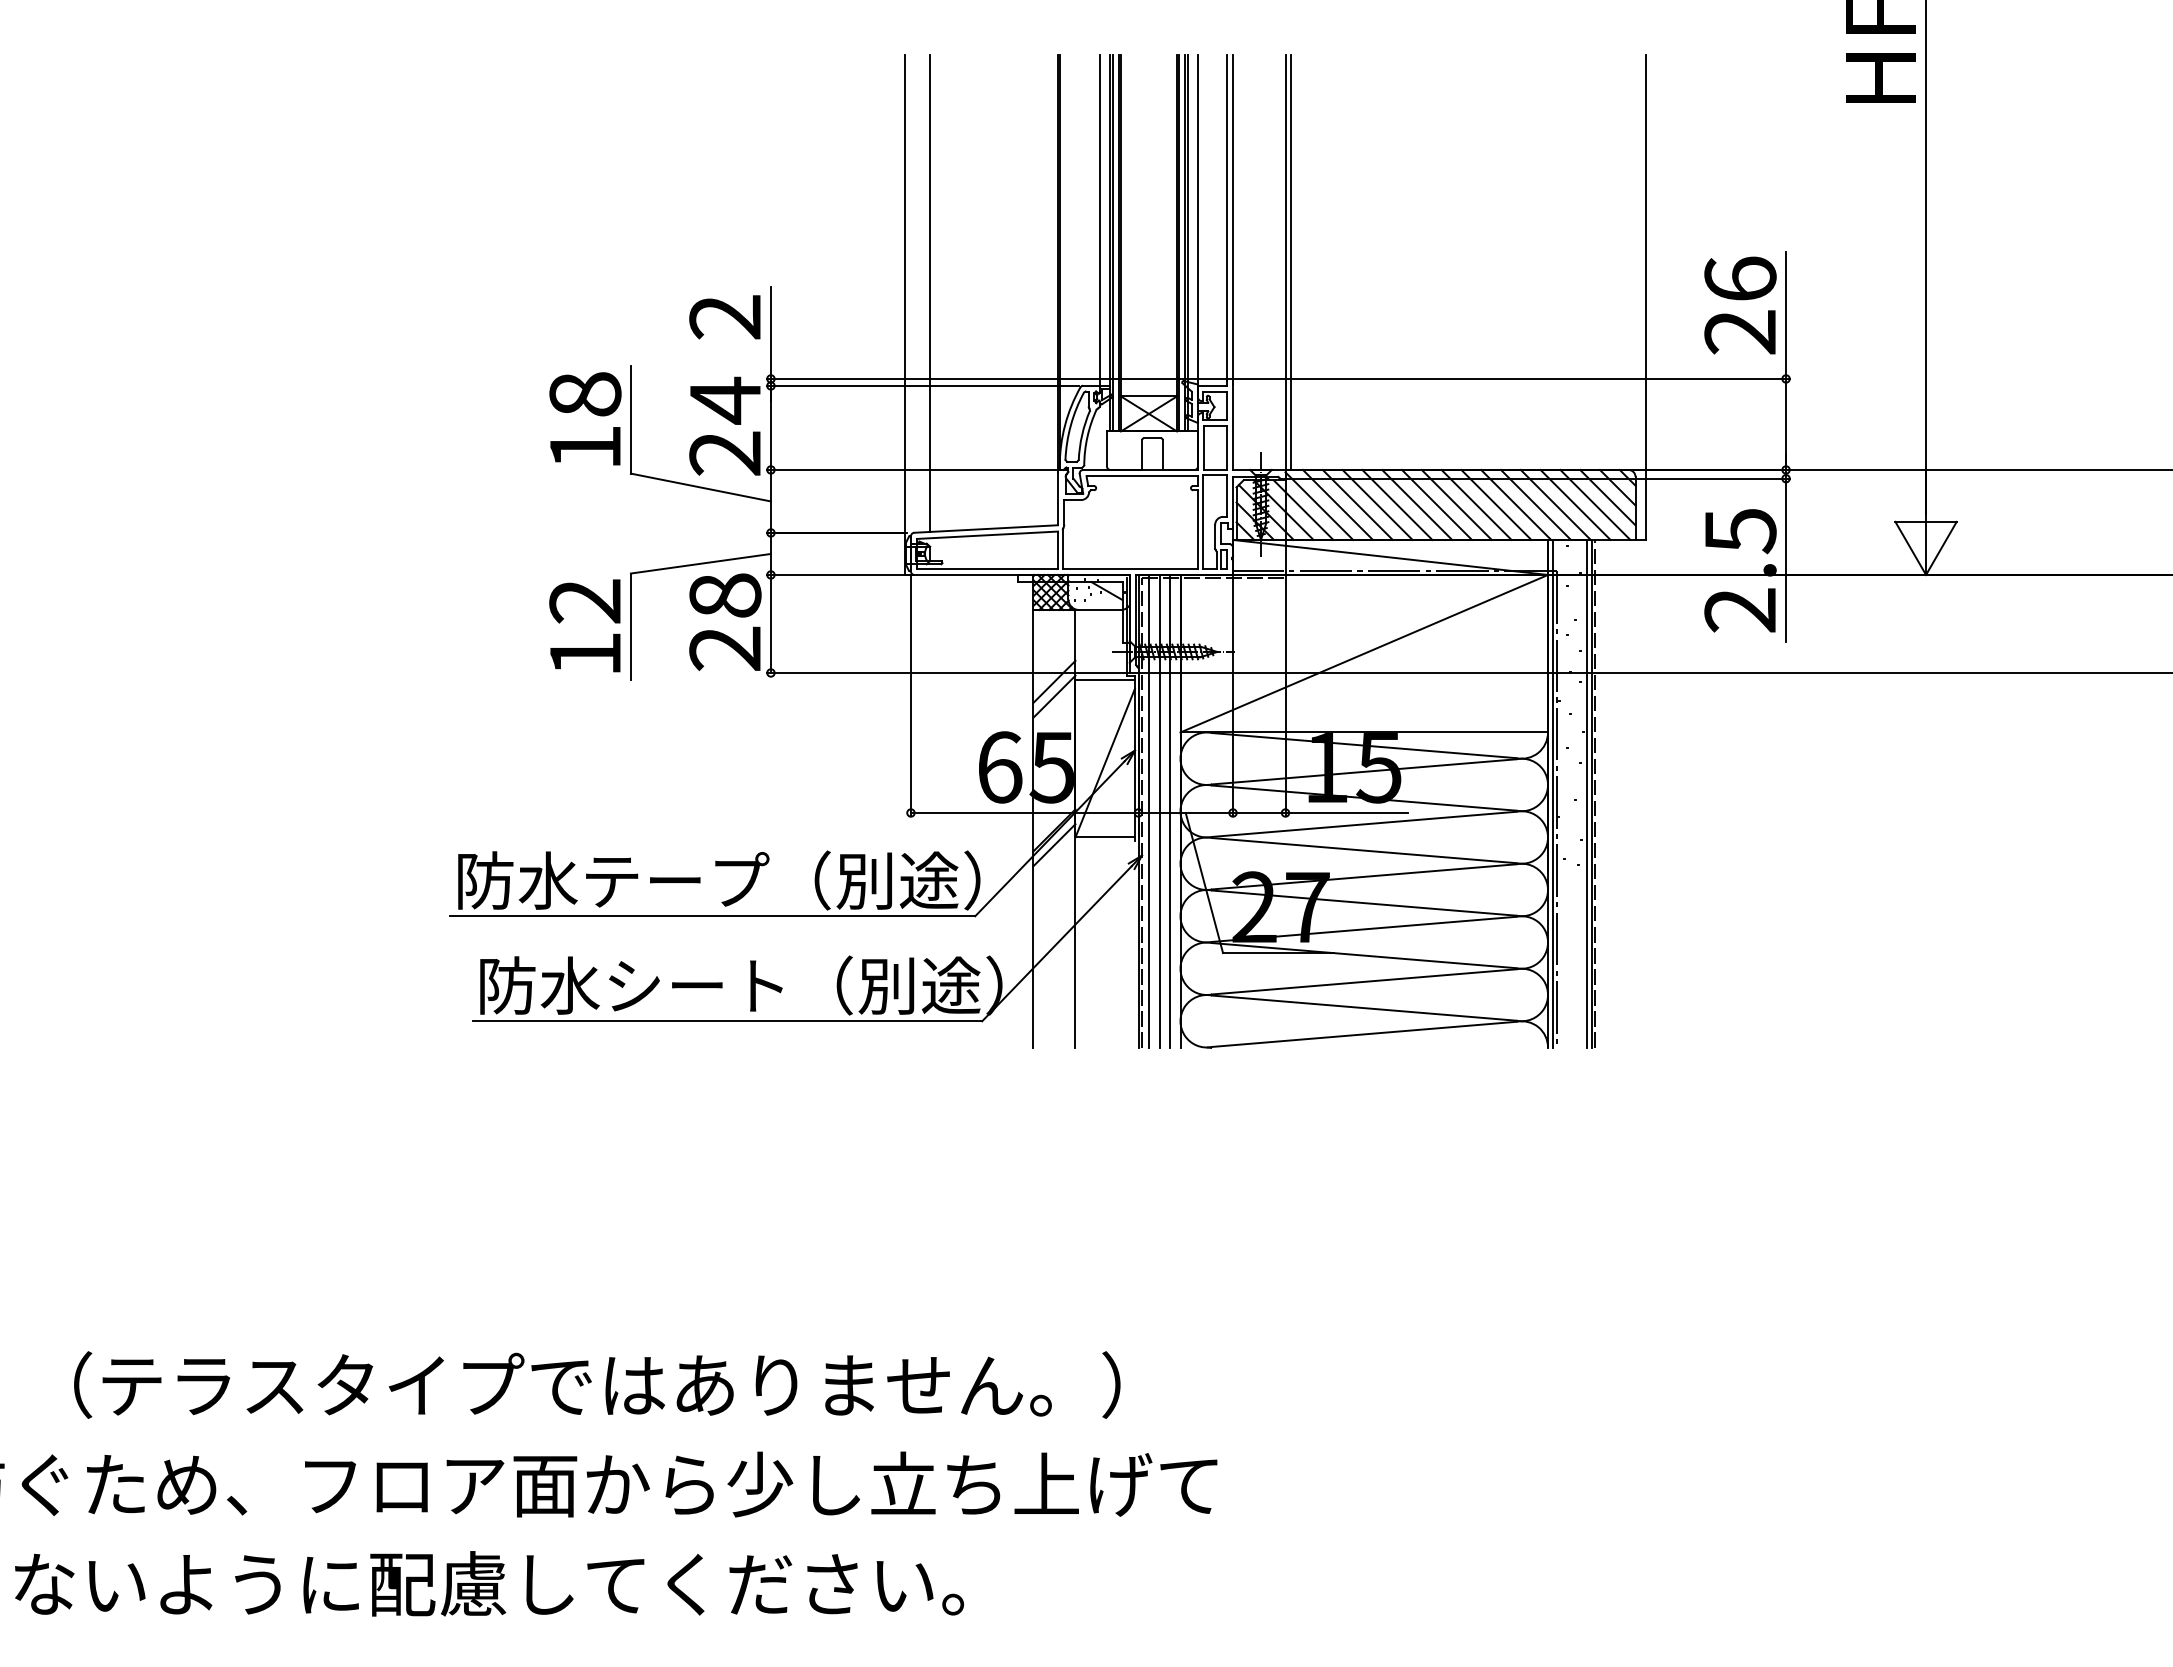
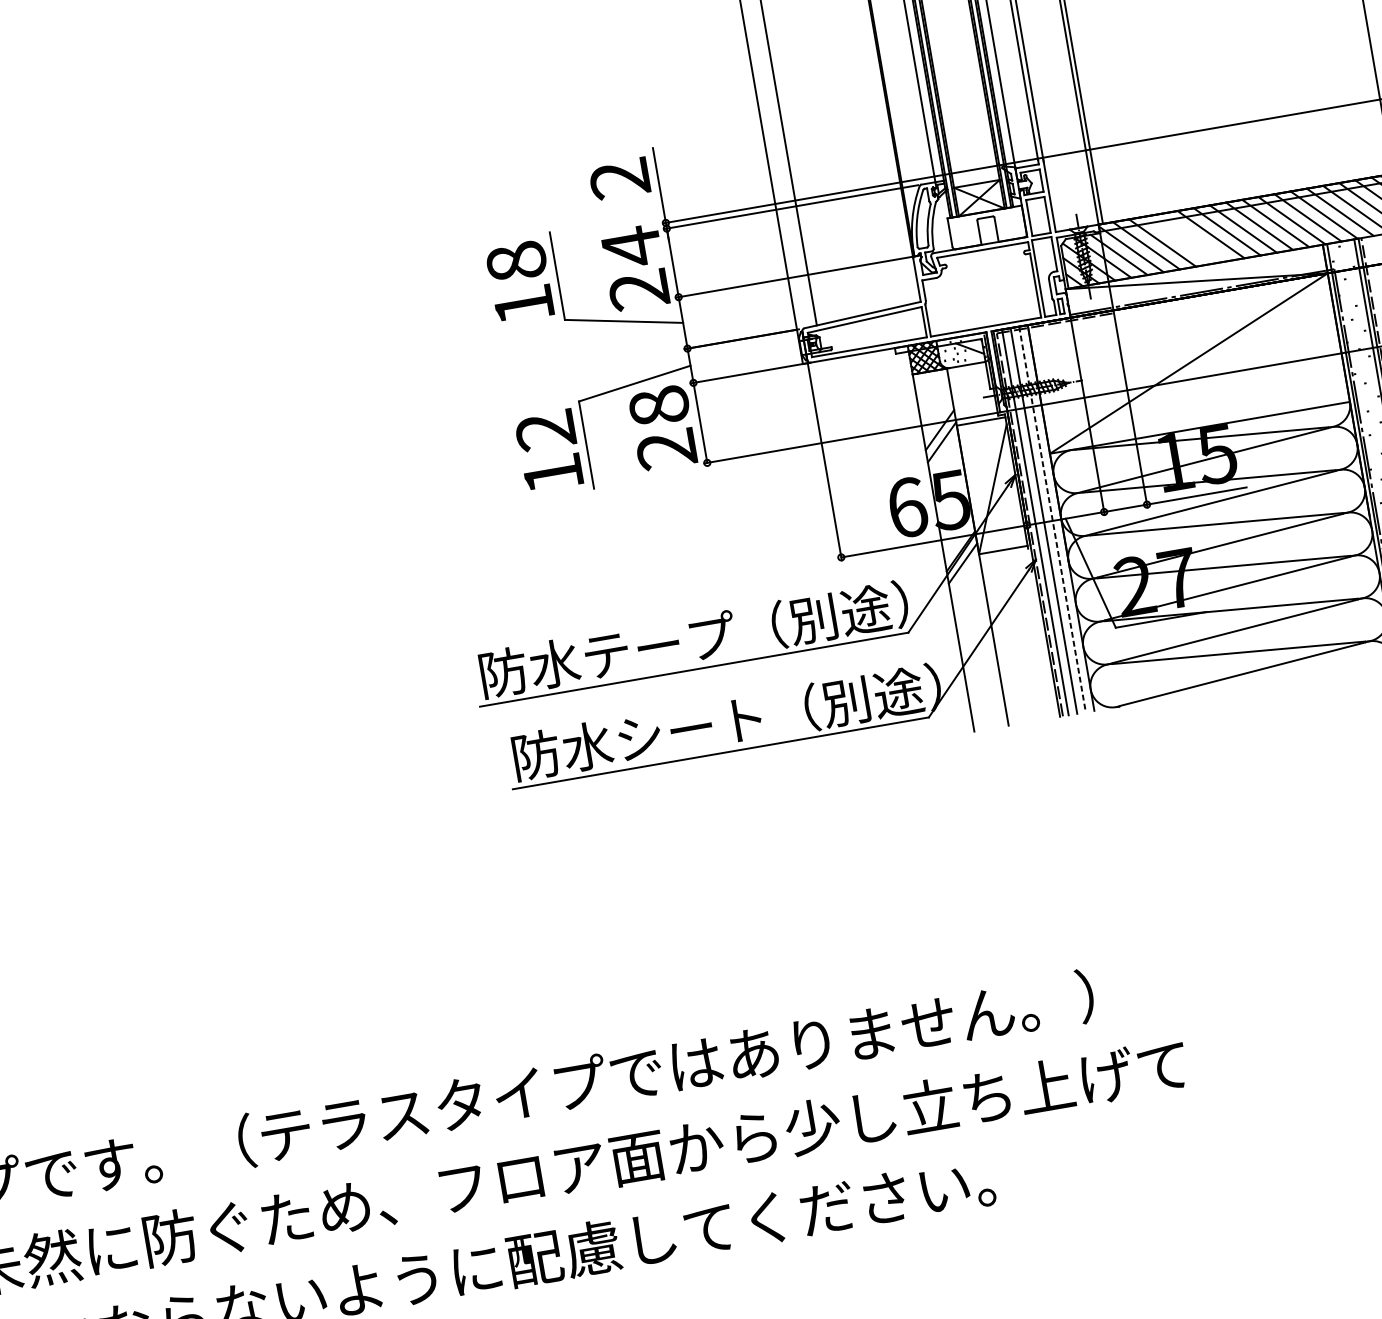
line: (1377, 504) -> (1178, 239), removed
line: (1397, 504) -> (1194, 237), removed
line: (1169, 811) -> (1052, 519), solid -> dashed

